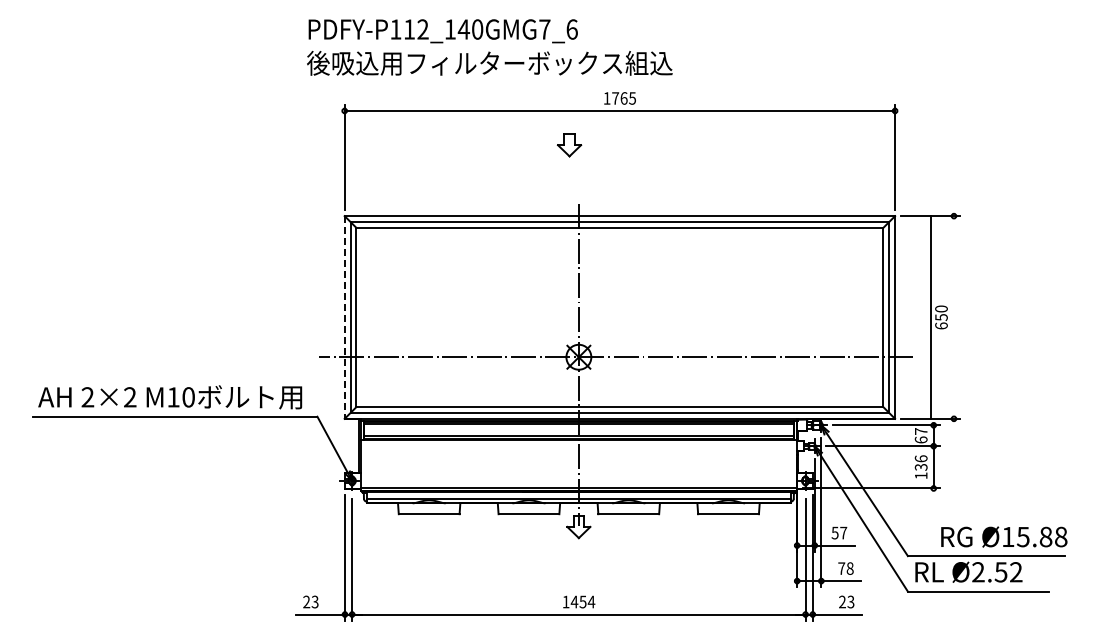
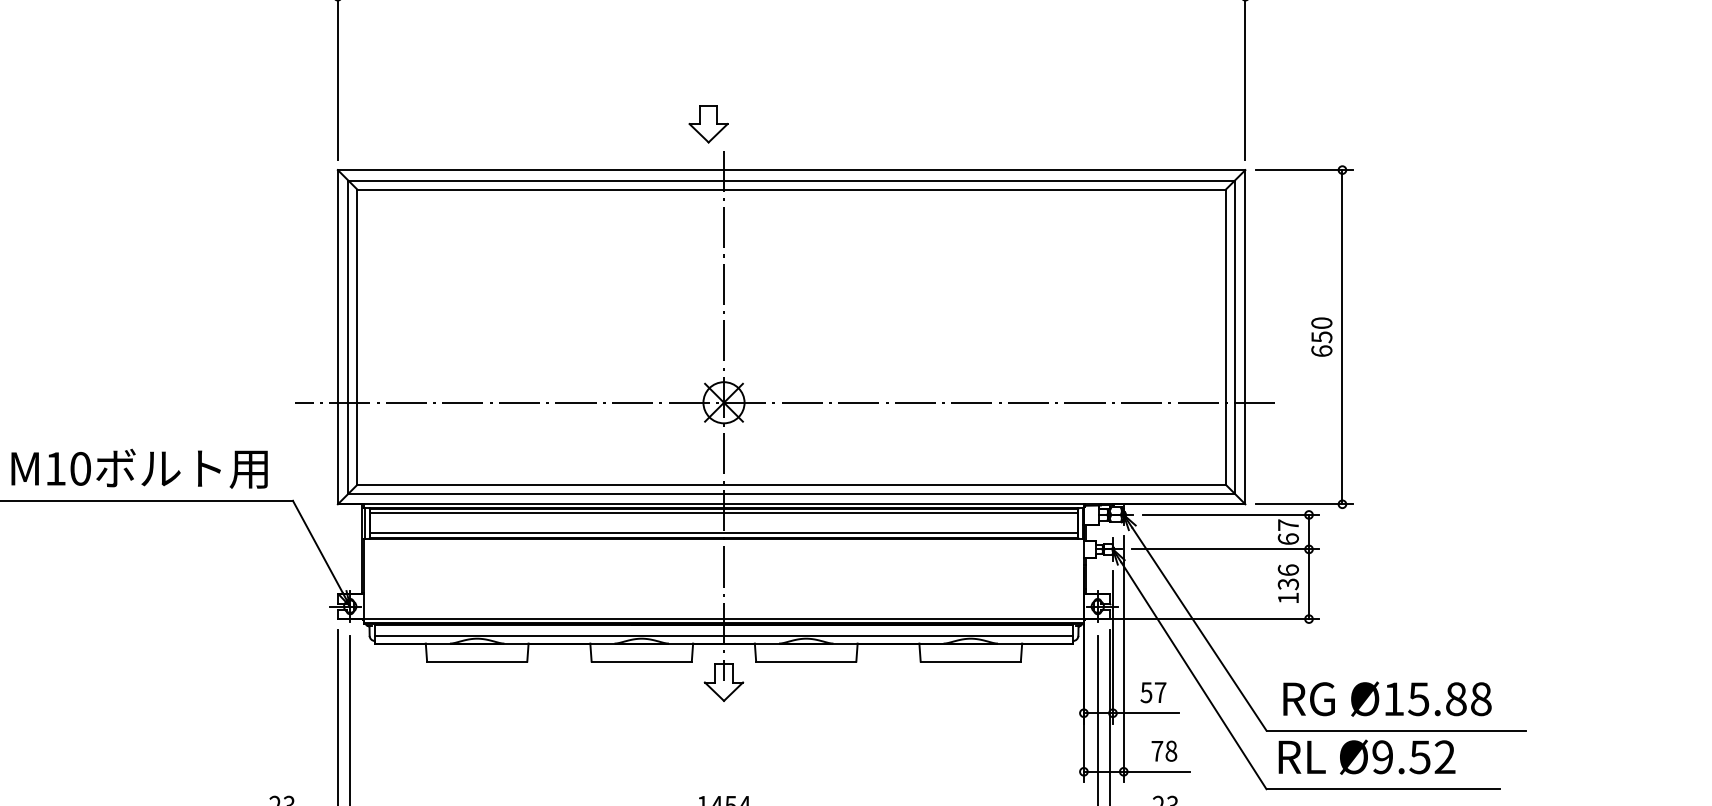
part: (569, 145) -> (708, 124), moved
line: (344, 317) -> (337, 337), dashed -> solid
line: (930, 317) -> (1341, 337), moved
text: (1004, 536) -> (1387, 698), moved
text: (978, 572) -> (1382, 757), Ø2.52 -> Ø9.52

